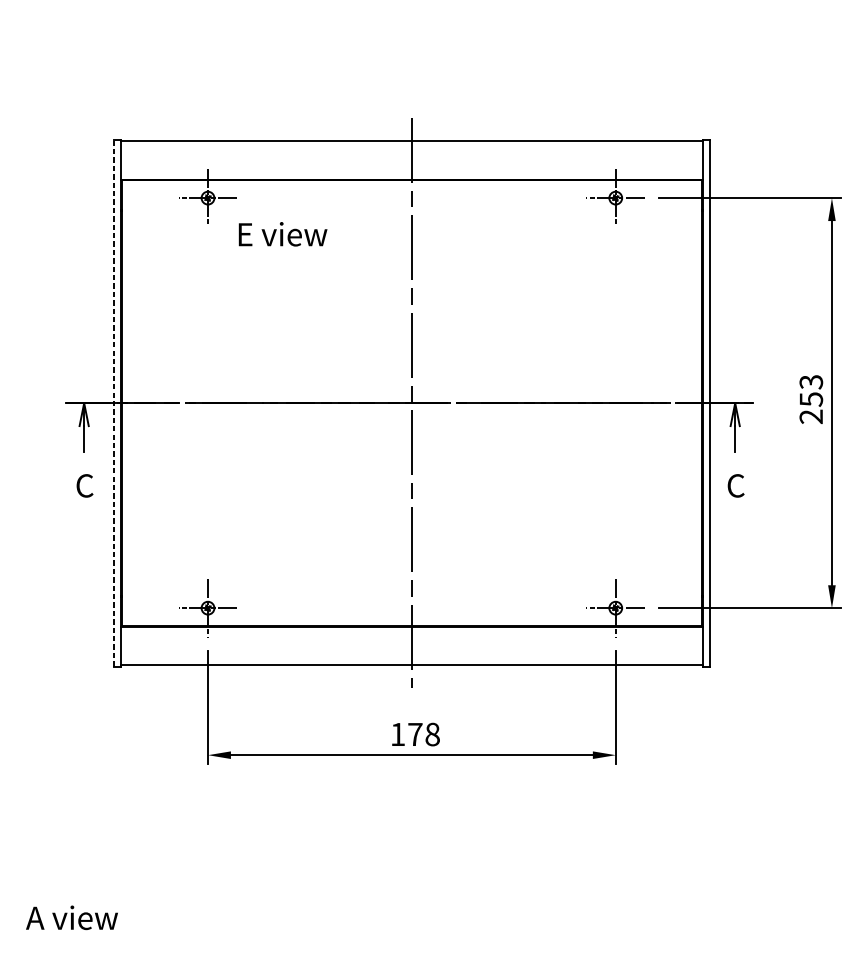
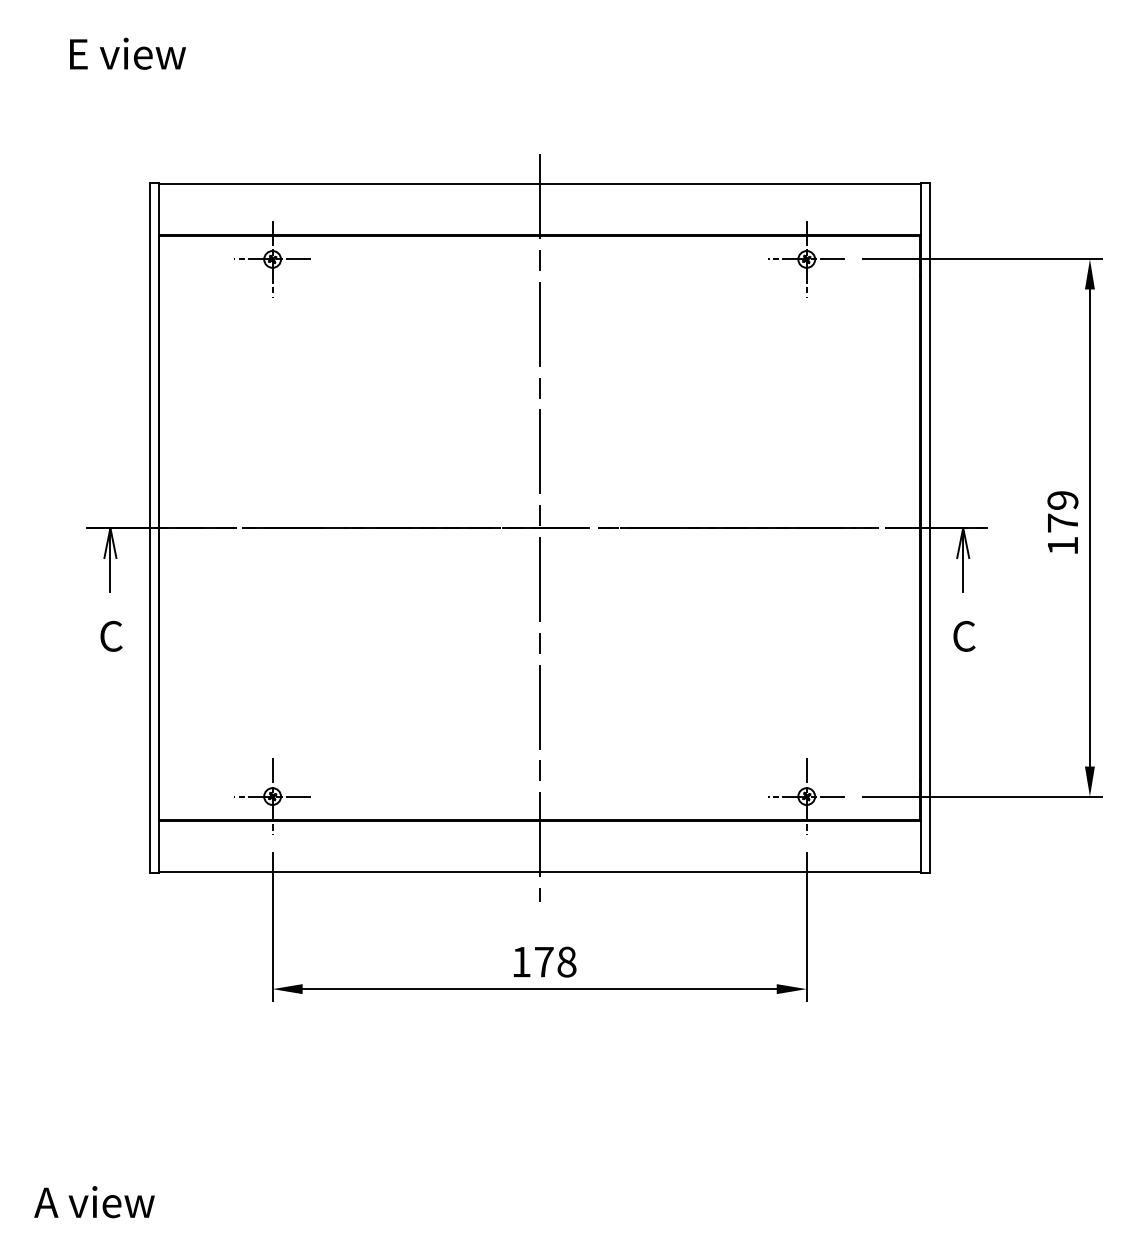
text: (282, 234) -> (127, 53), moved
text: (811, 399) -> (1062, 523), 253 -> 179
line: (114, 402) -> (149, 527), dashed -> solid

